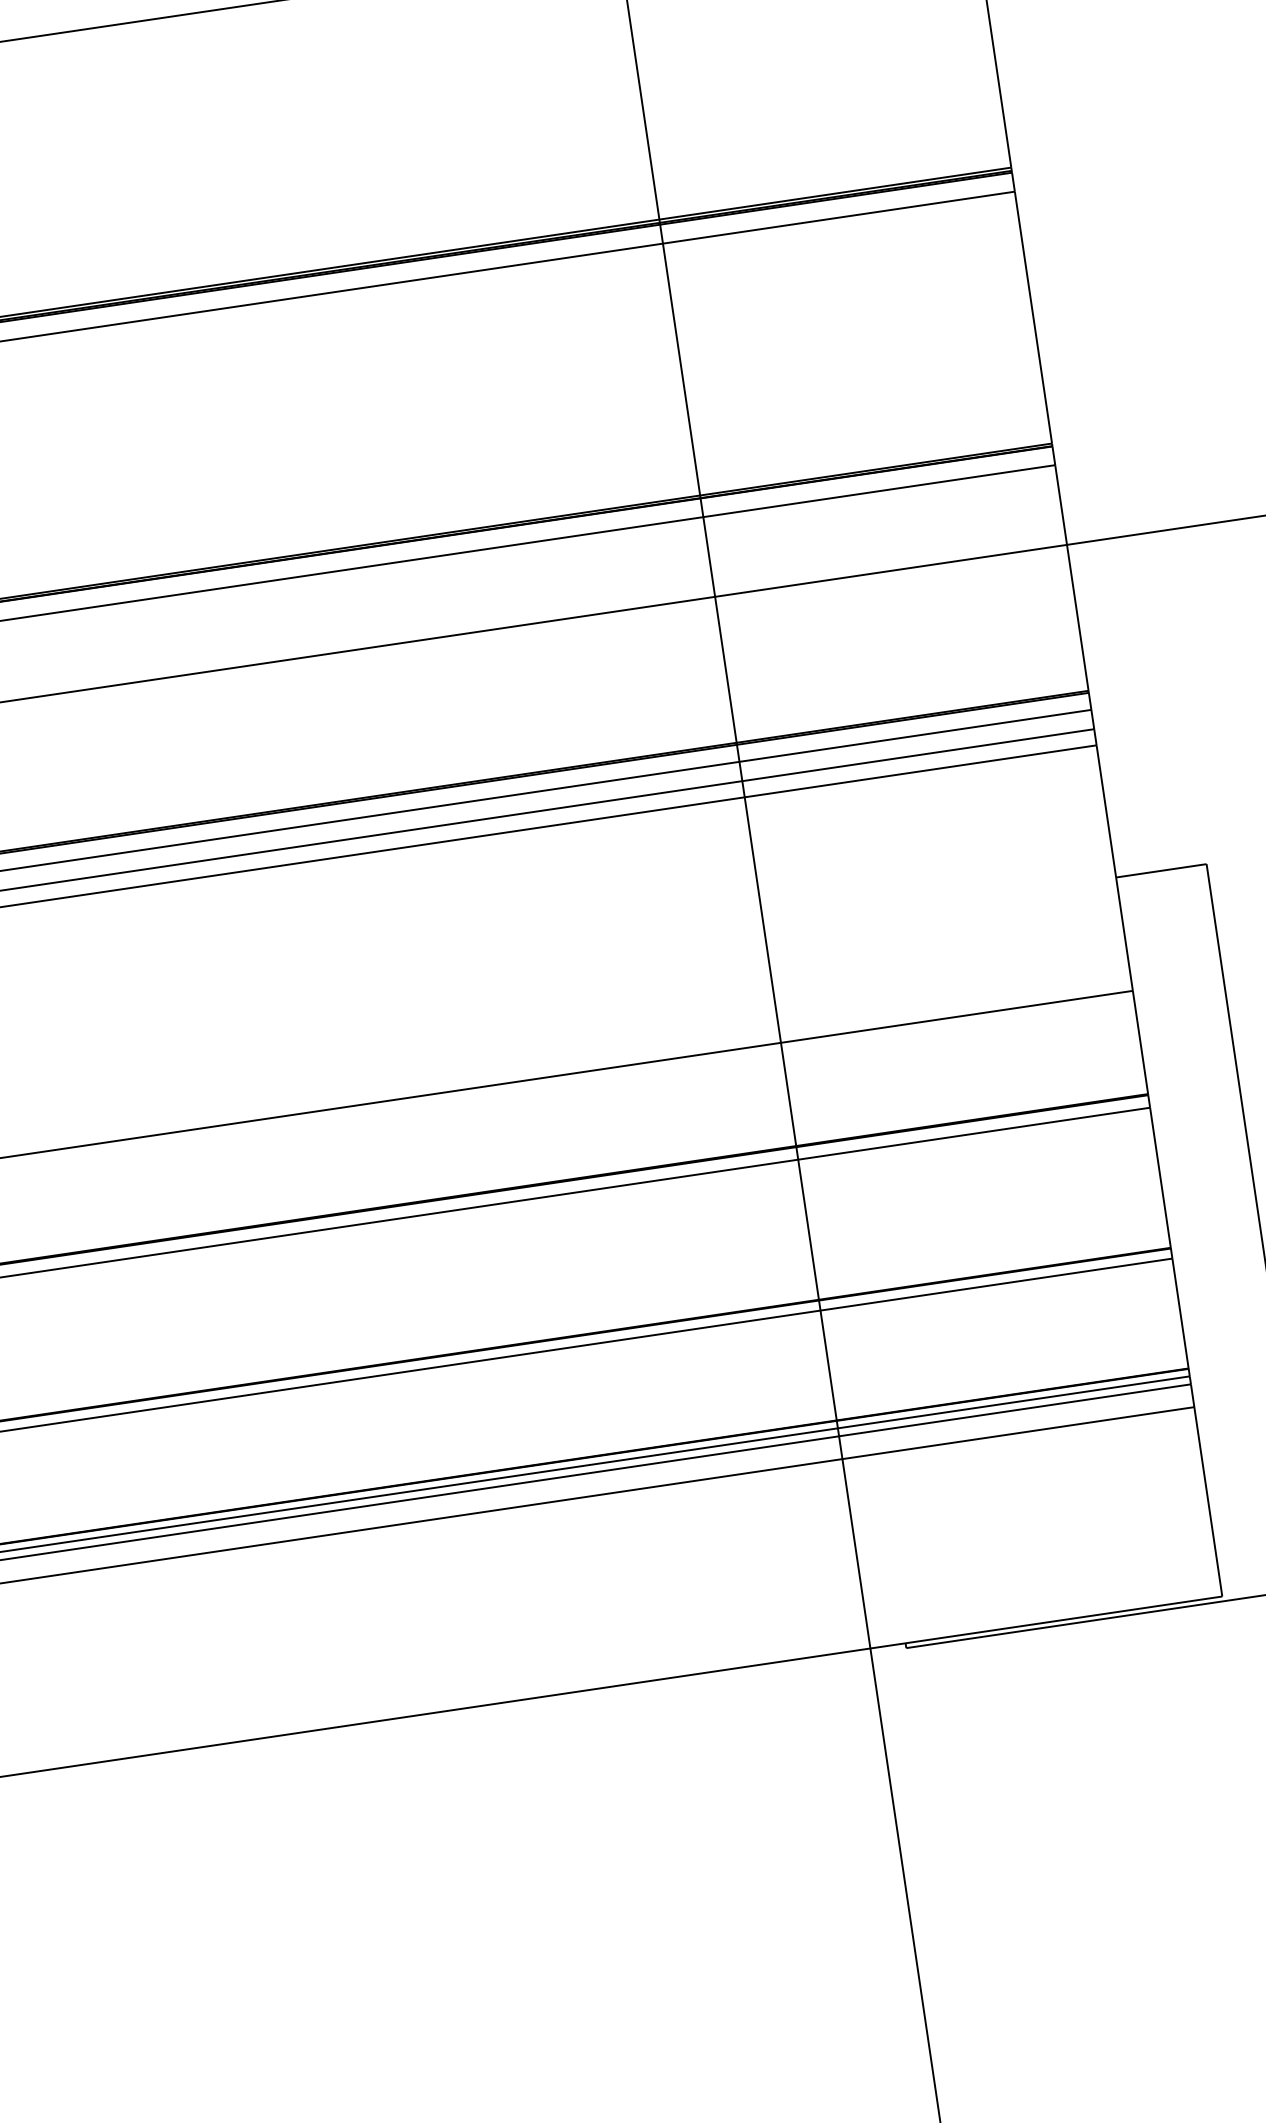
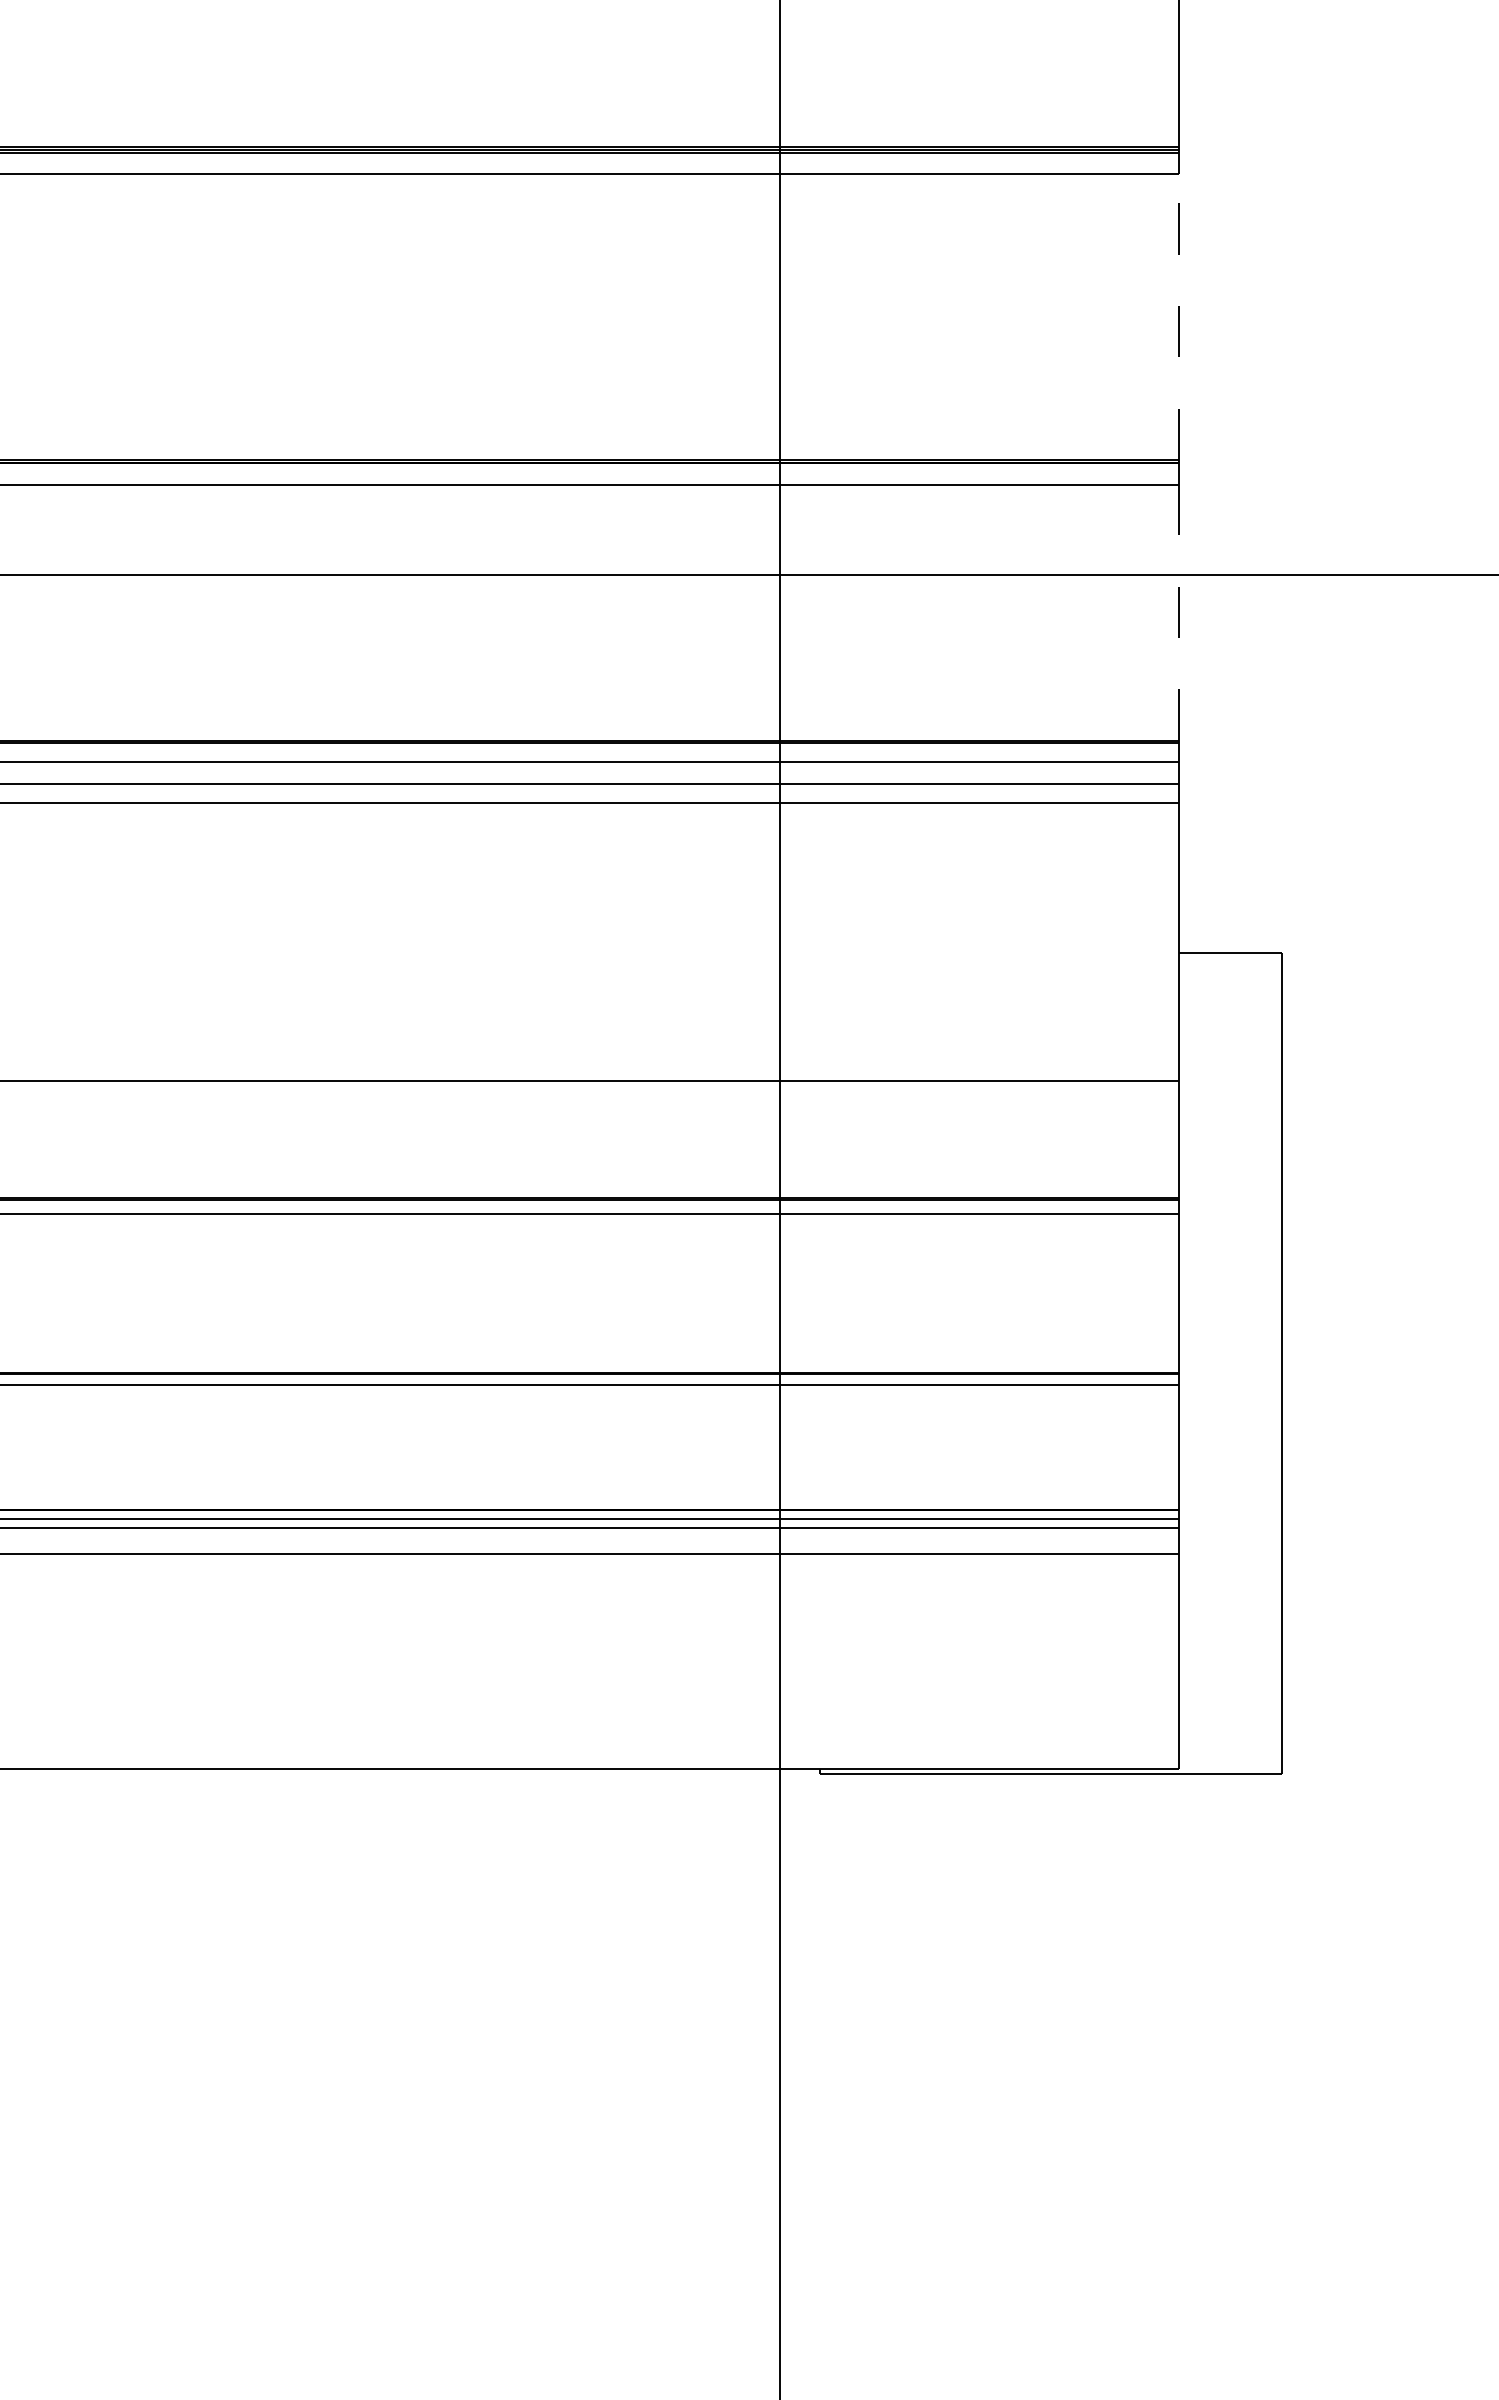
line: (1033, 318) -> (1179, 317), solid -> dashed
line: (1071, 577) -> (1179, 612), solid -> dashed

